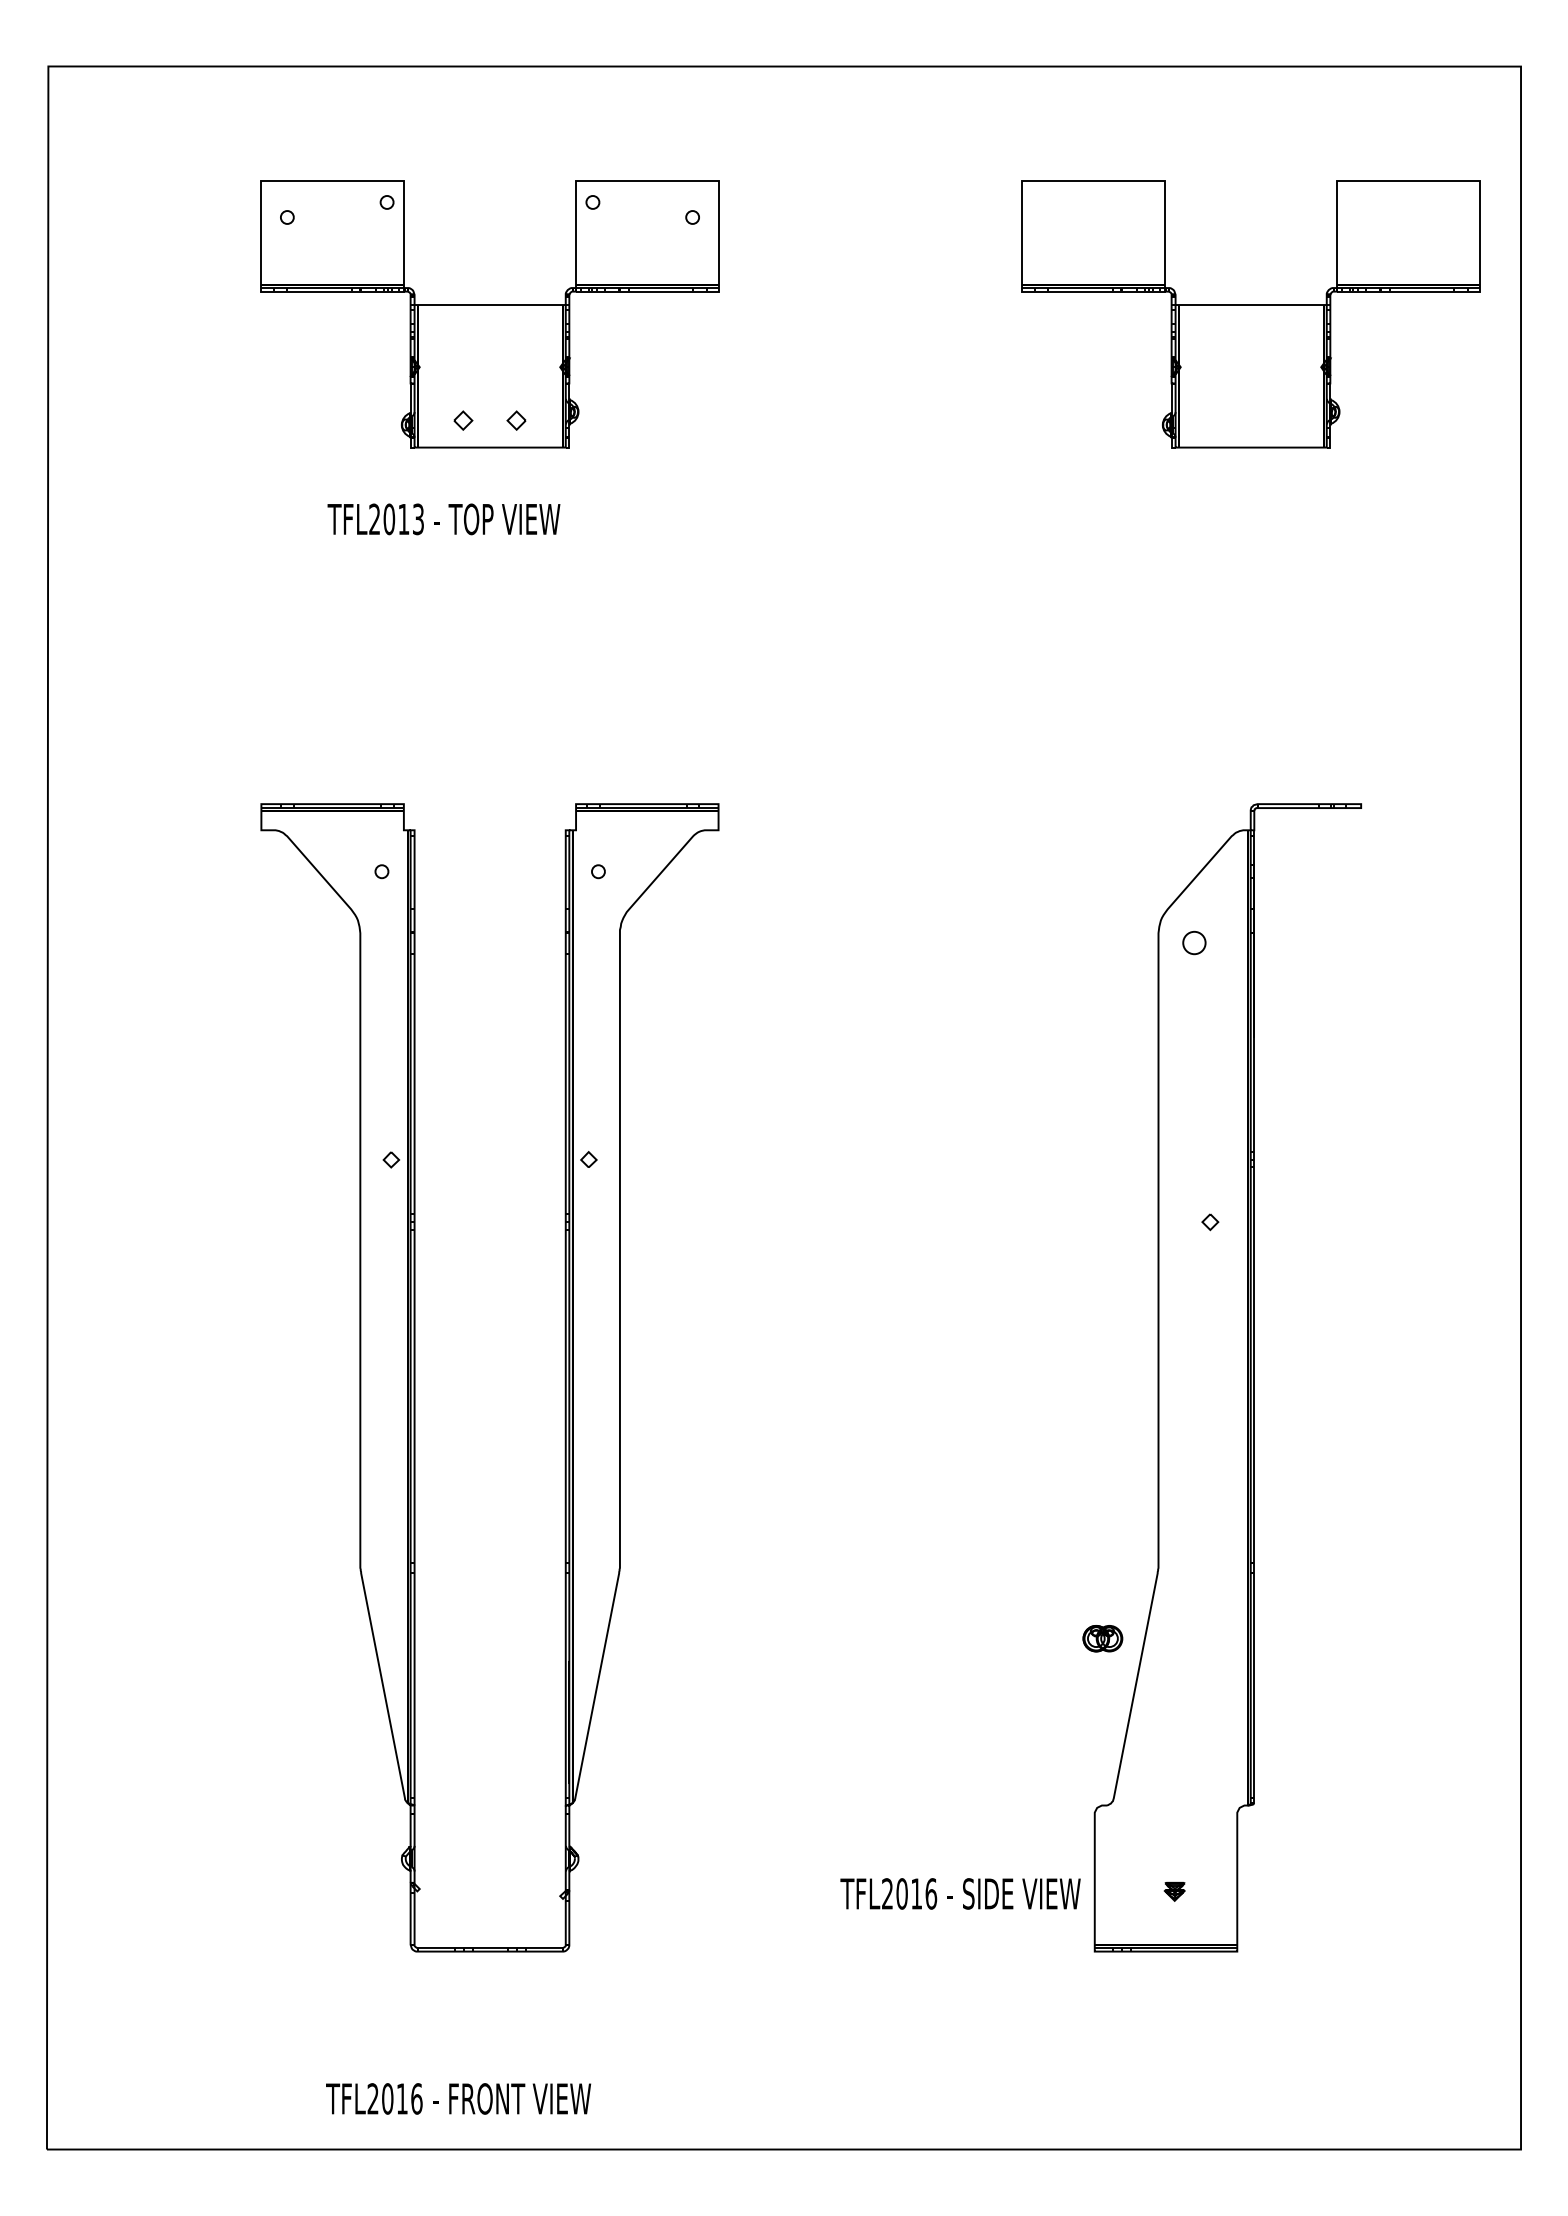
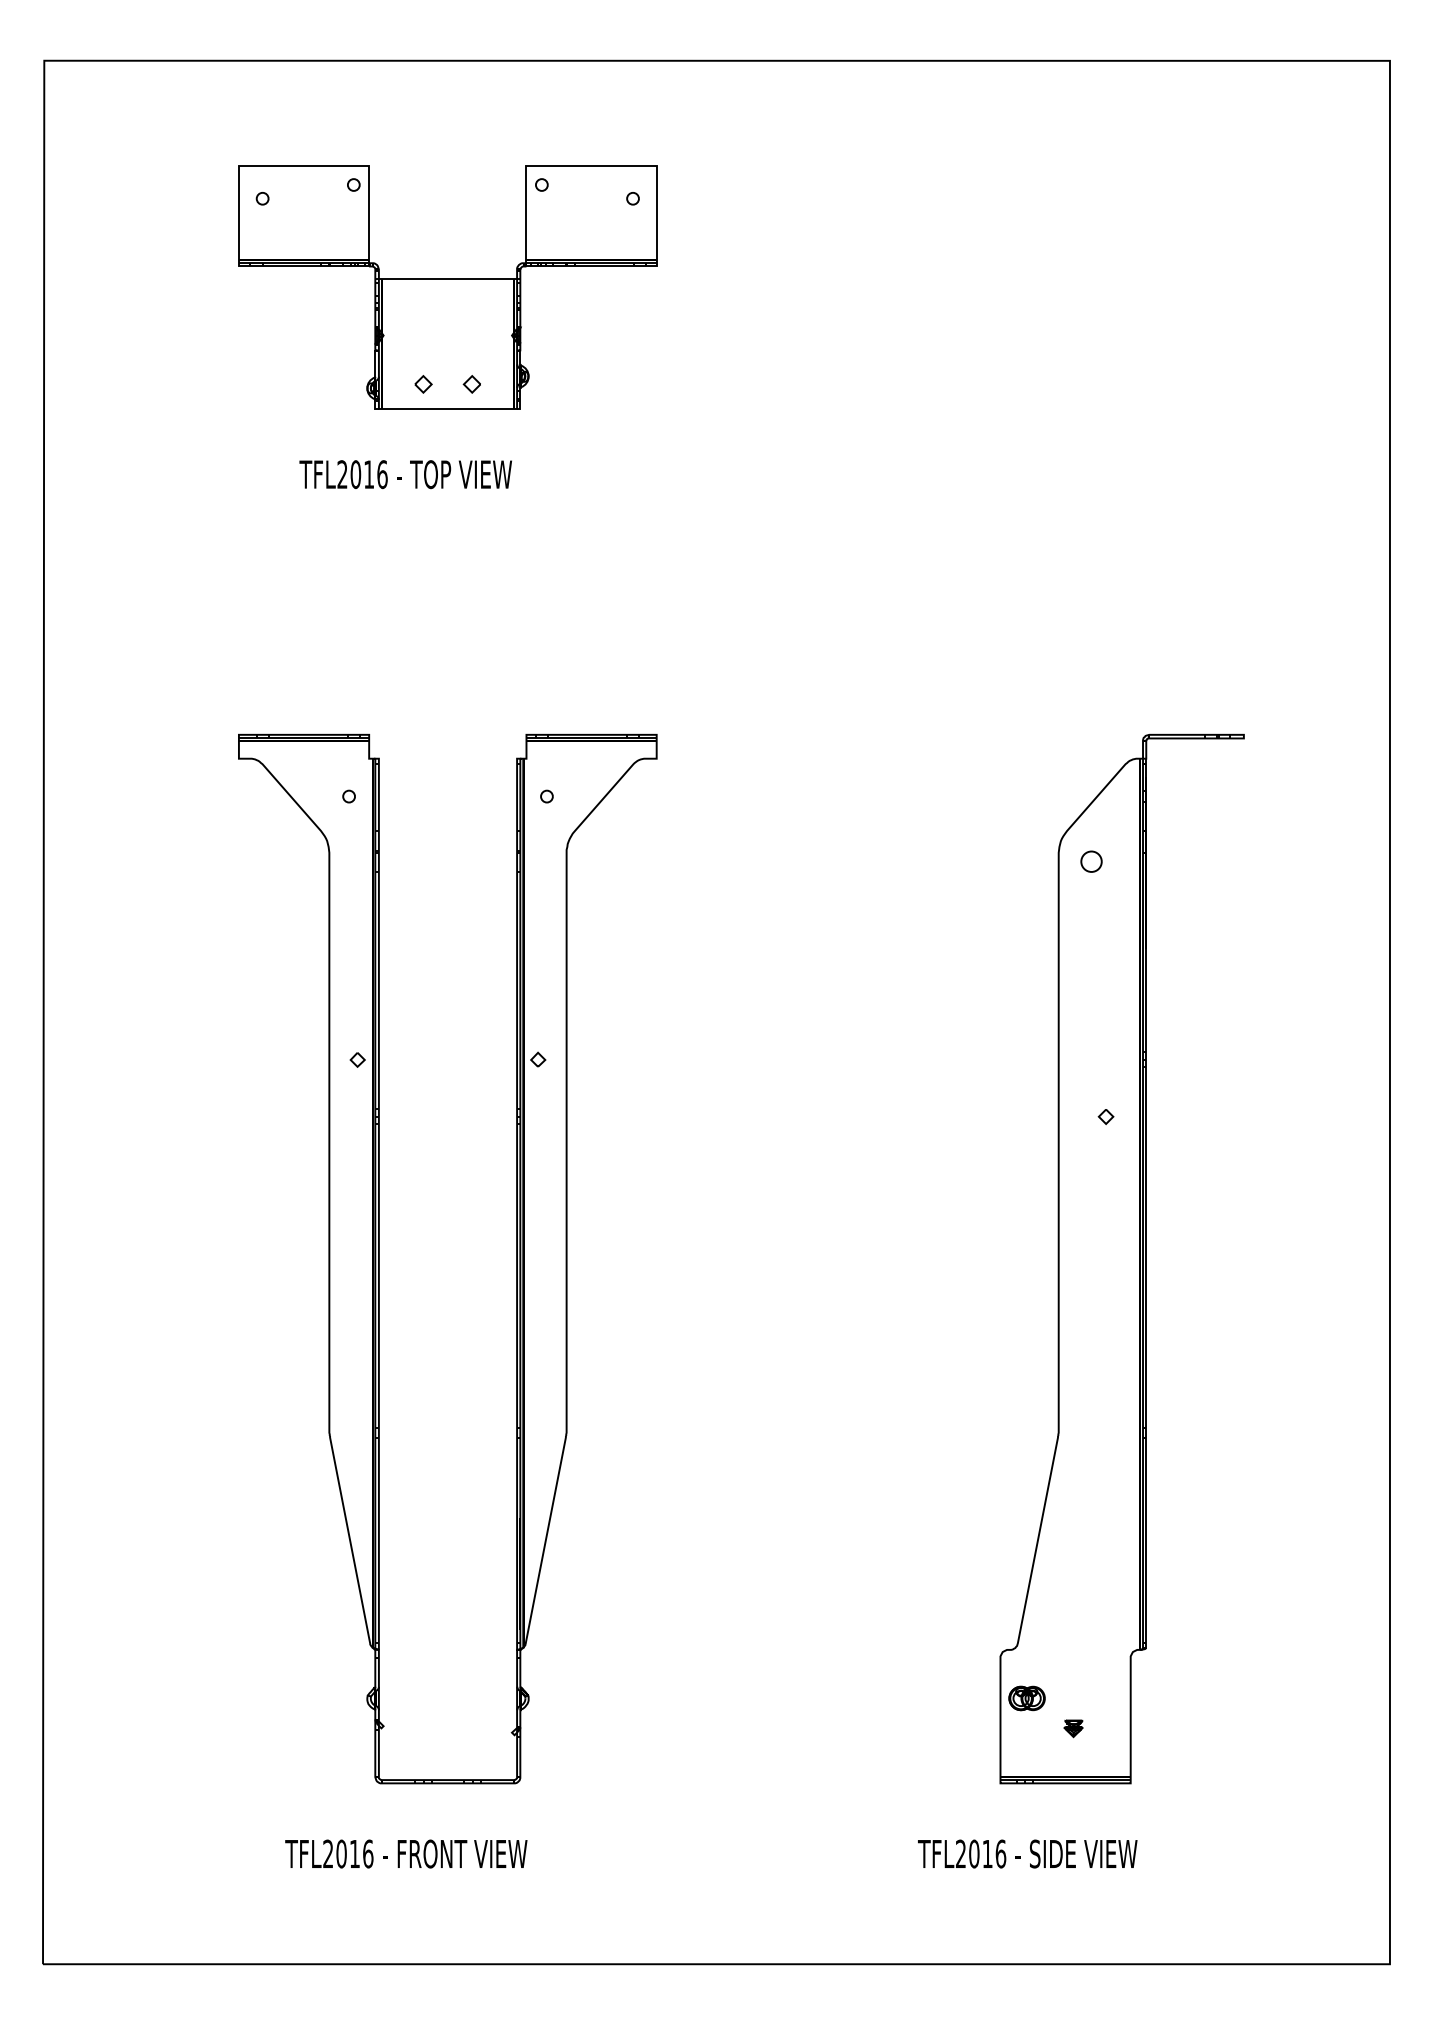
part: (1250, 314) -> (1142, 287), removed
text: (418, 519) -> (382, 474), TFL2013 -> TFL2016
part: (1102, 1638) -> (1026, 1698), moved
text: (960, 1893) -> (1027, 1853), moved
text: (458, 2098) -> (406, 1853), moved

